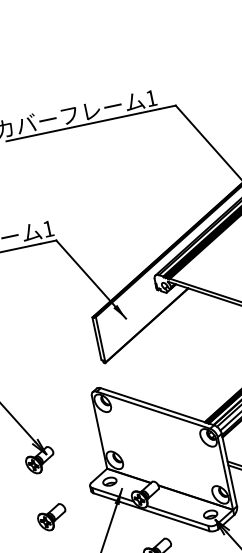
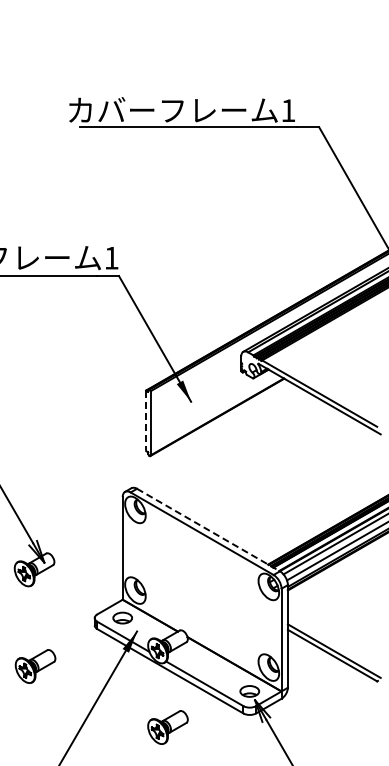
line: (96, 338) -> (145, 420), solid -> dashed
line: (157, 406) -> (208, 530), solid -> dashed
part: (52, 517) -> (35, 666), moved

